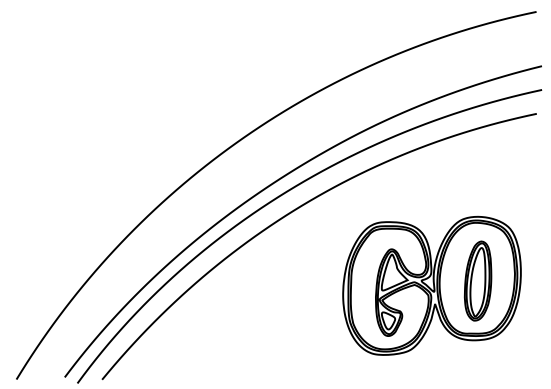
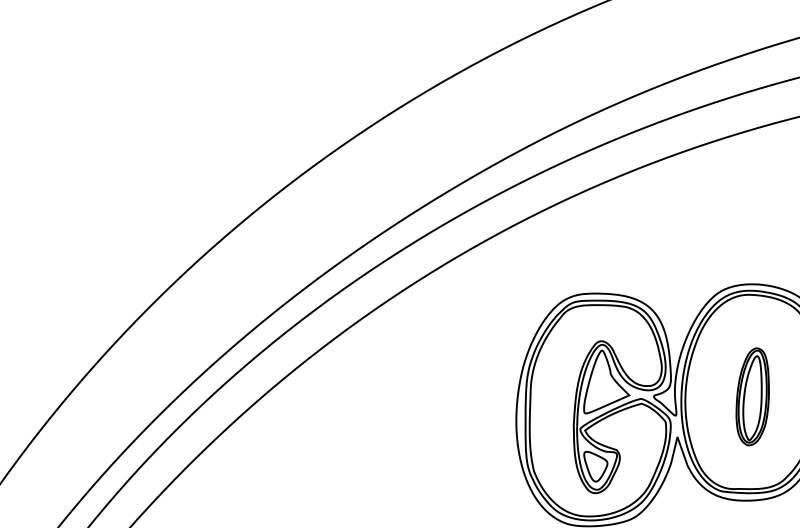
part: (477, 280) -> (751, 395), size x0.7

